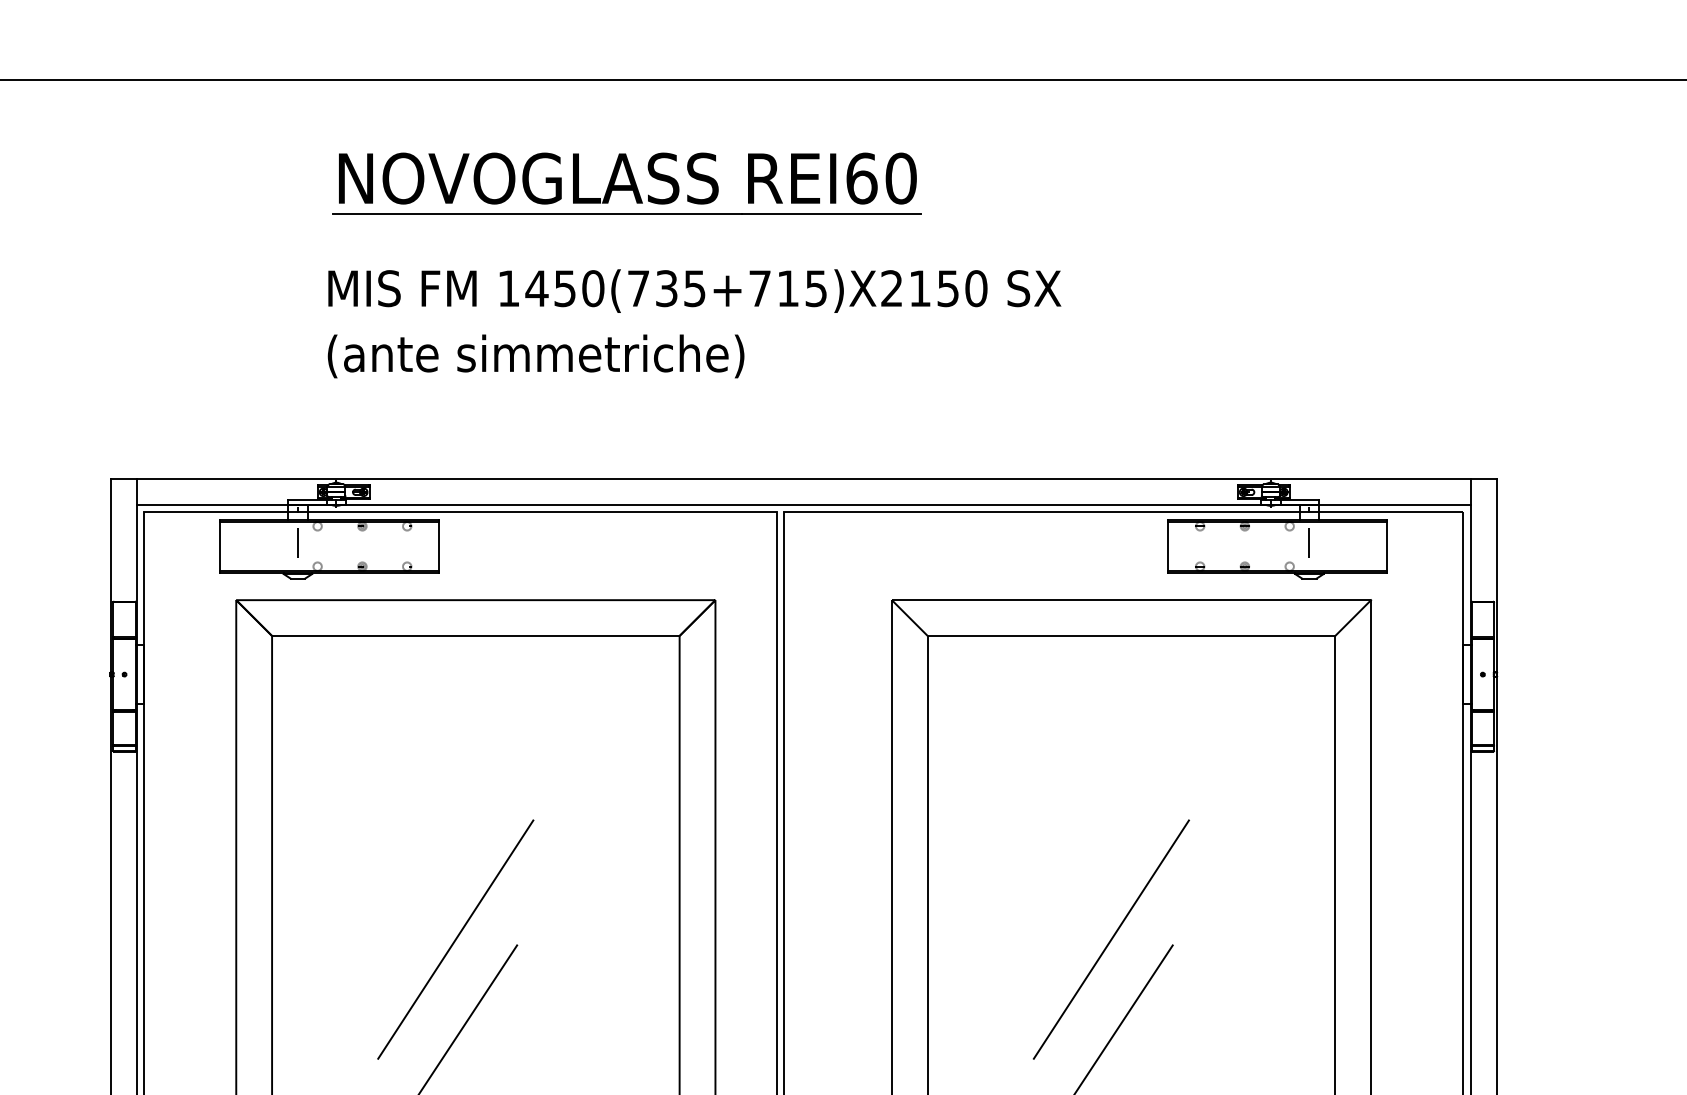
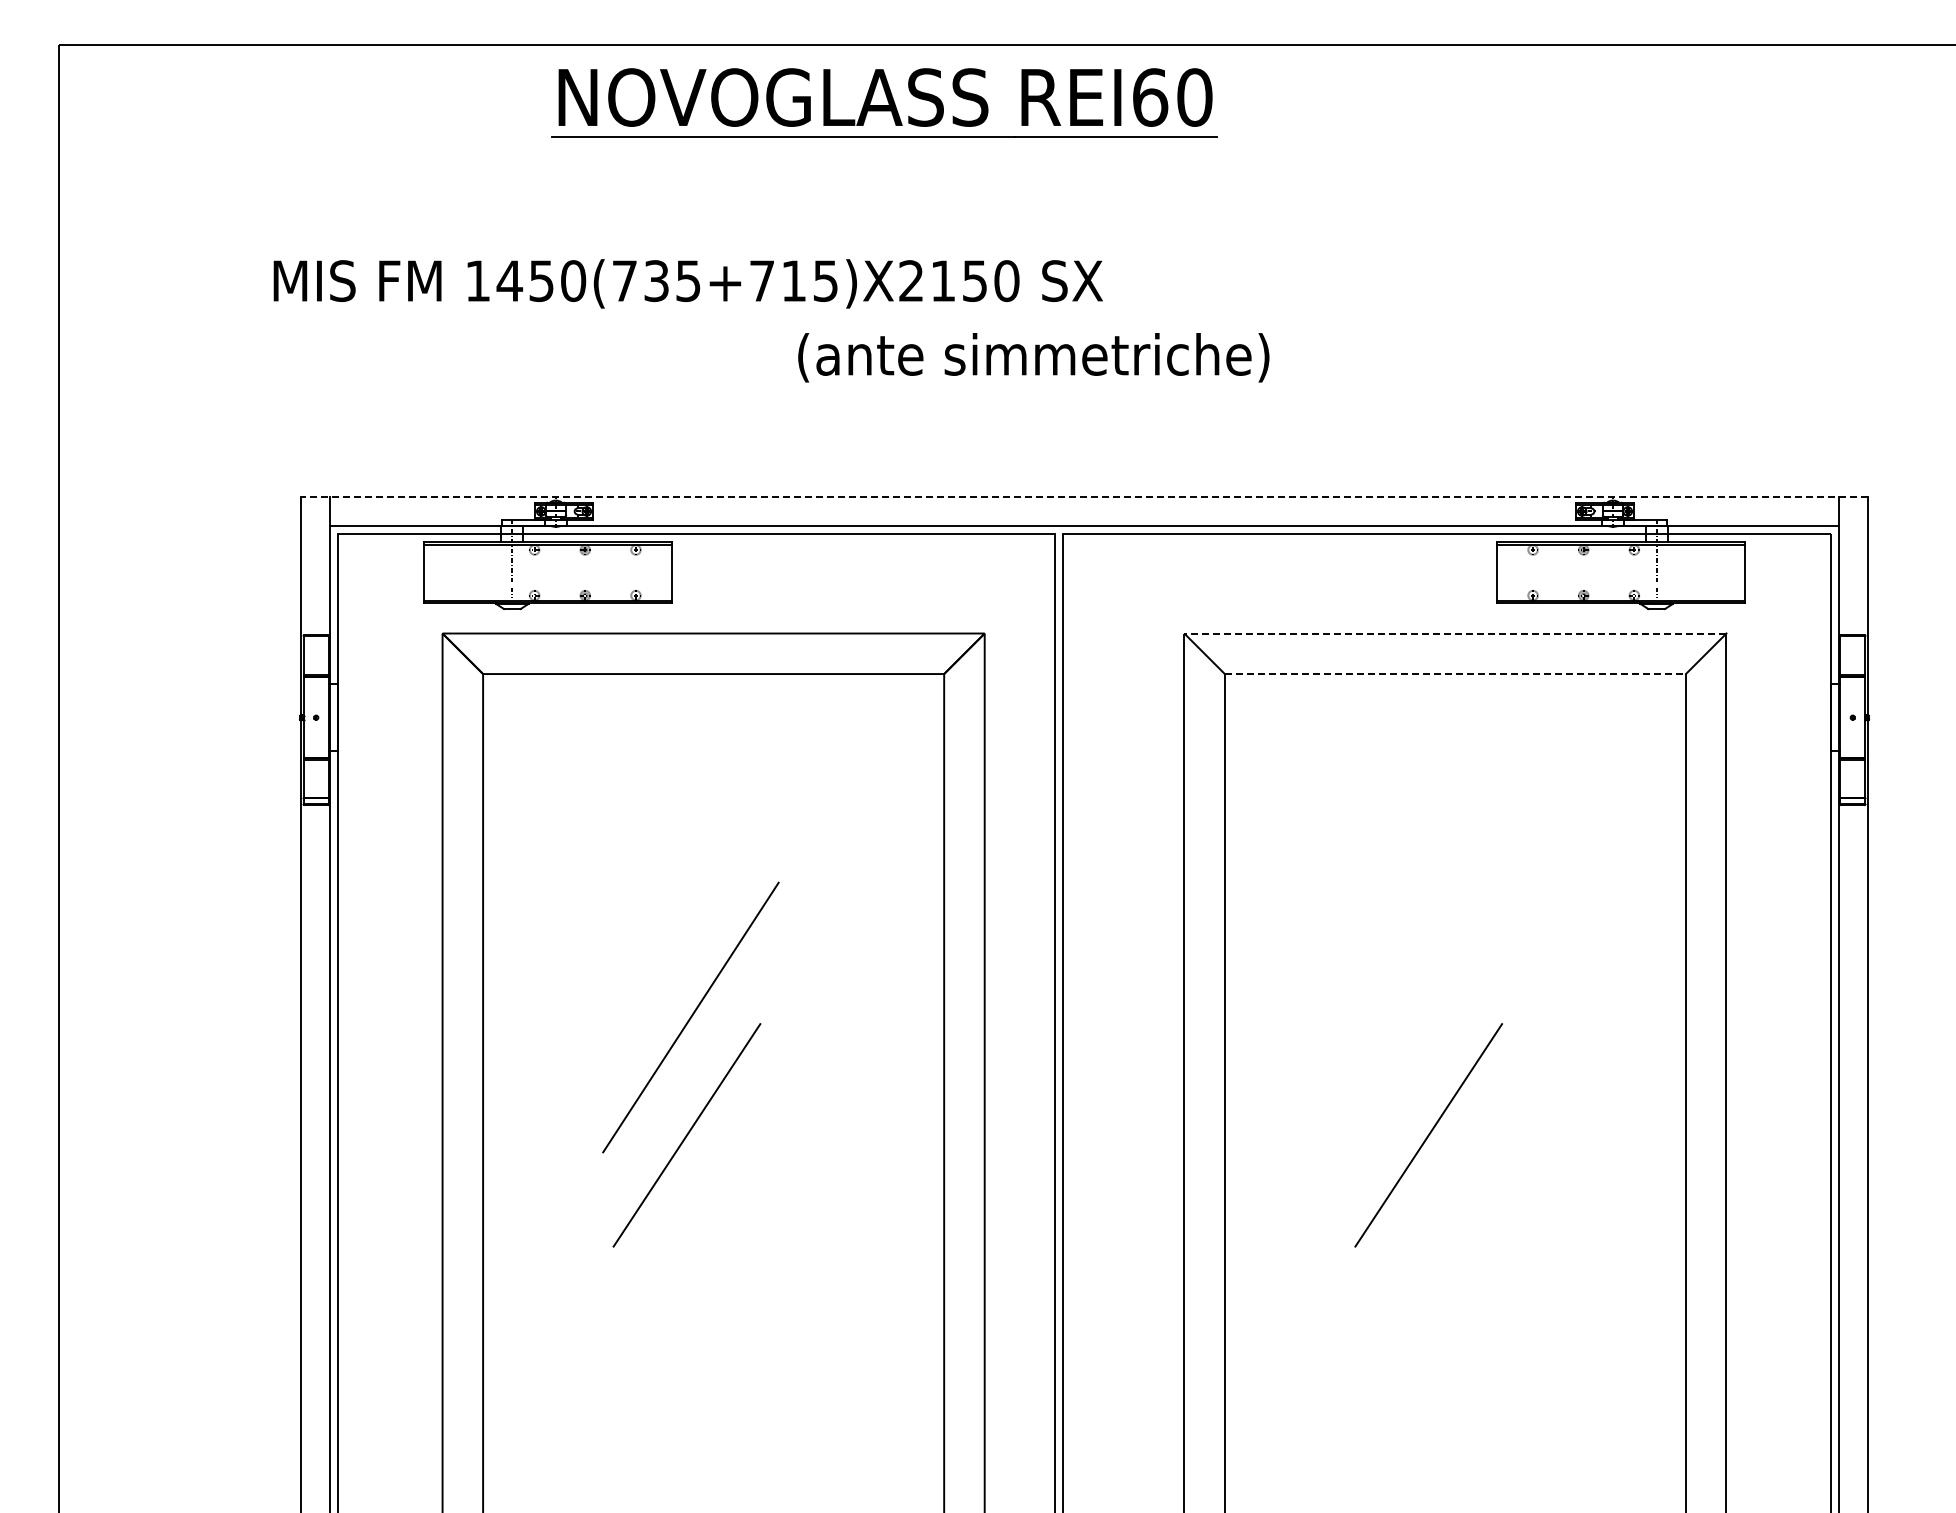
part: (626, 182) -> (884, 102), moved
text: (694, 290) -> (687, 283), moved
text: (535, 356) -> (1033, 357), moved
line: (803, 479) -> (1084, 496), solid -> dashed
line: (1130, 600) -> (1454, 633), solid -> dashed
line: (1131, 636) -> (1455, 674), solid -> dashed
line: (1111, 939) -> (1432, 1017), removed

